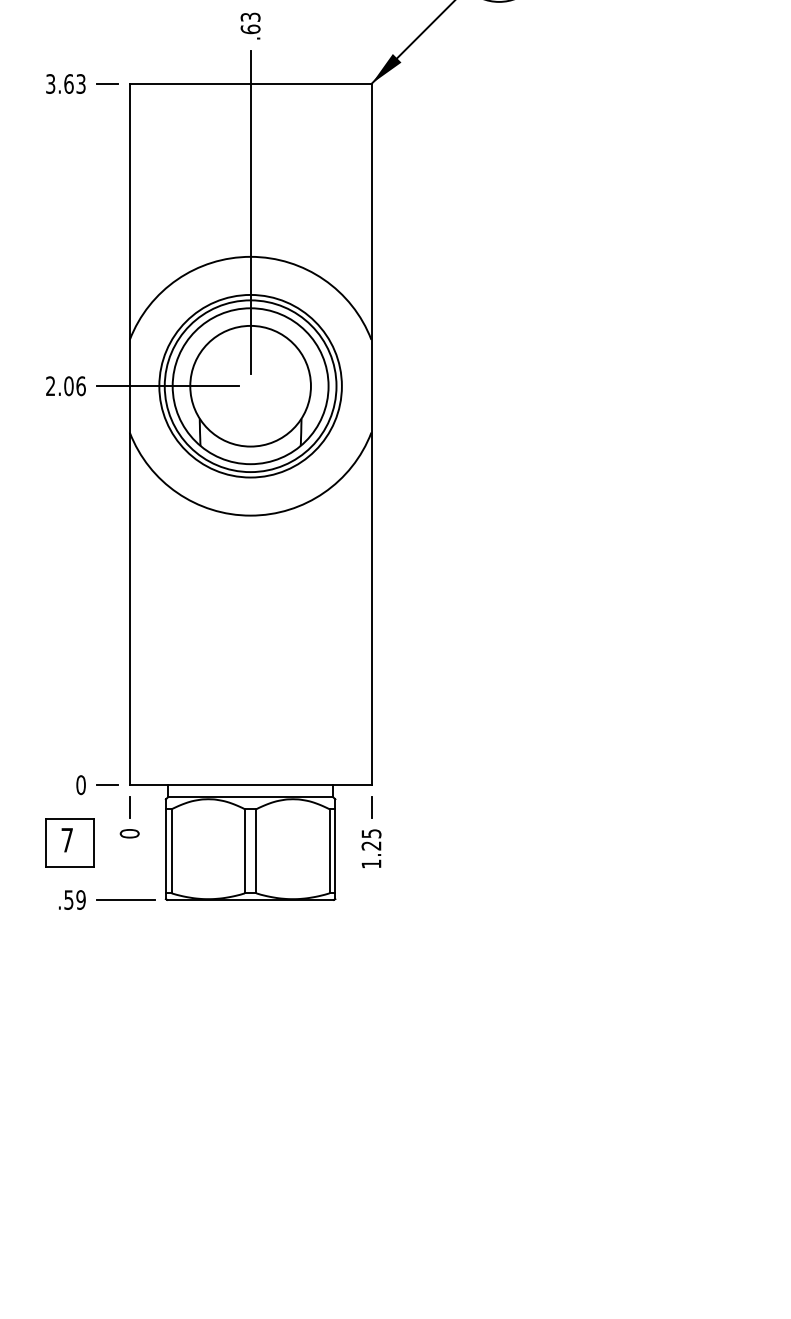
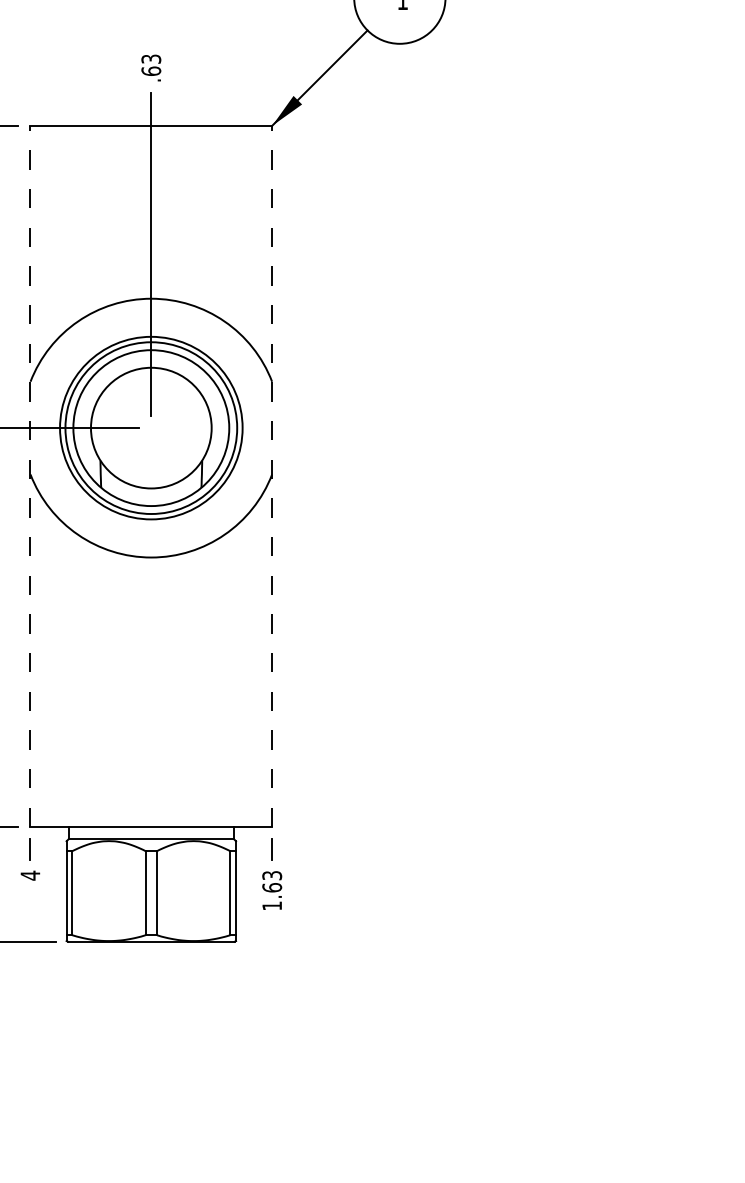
line: (129, 434) -> (30, 476), solid -> dashed
line: (371, 434) -> (272, 476), solid -> dashed
text: (129, 833) -> (30, 875), 0 -> 4
text: (371, 839) -> (272, 881), 1.25 -> 1.63

